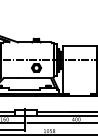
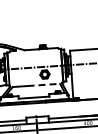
line: (35, 78) -> (44, 85), solid -> dashed

